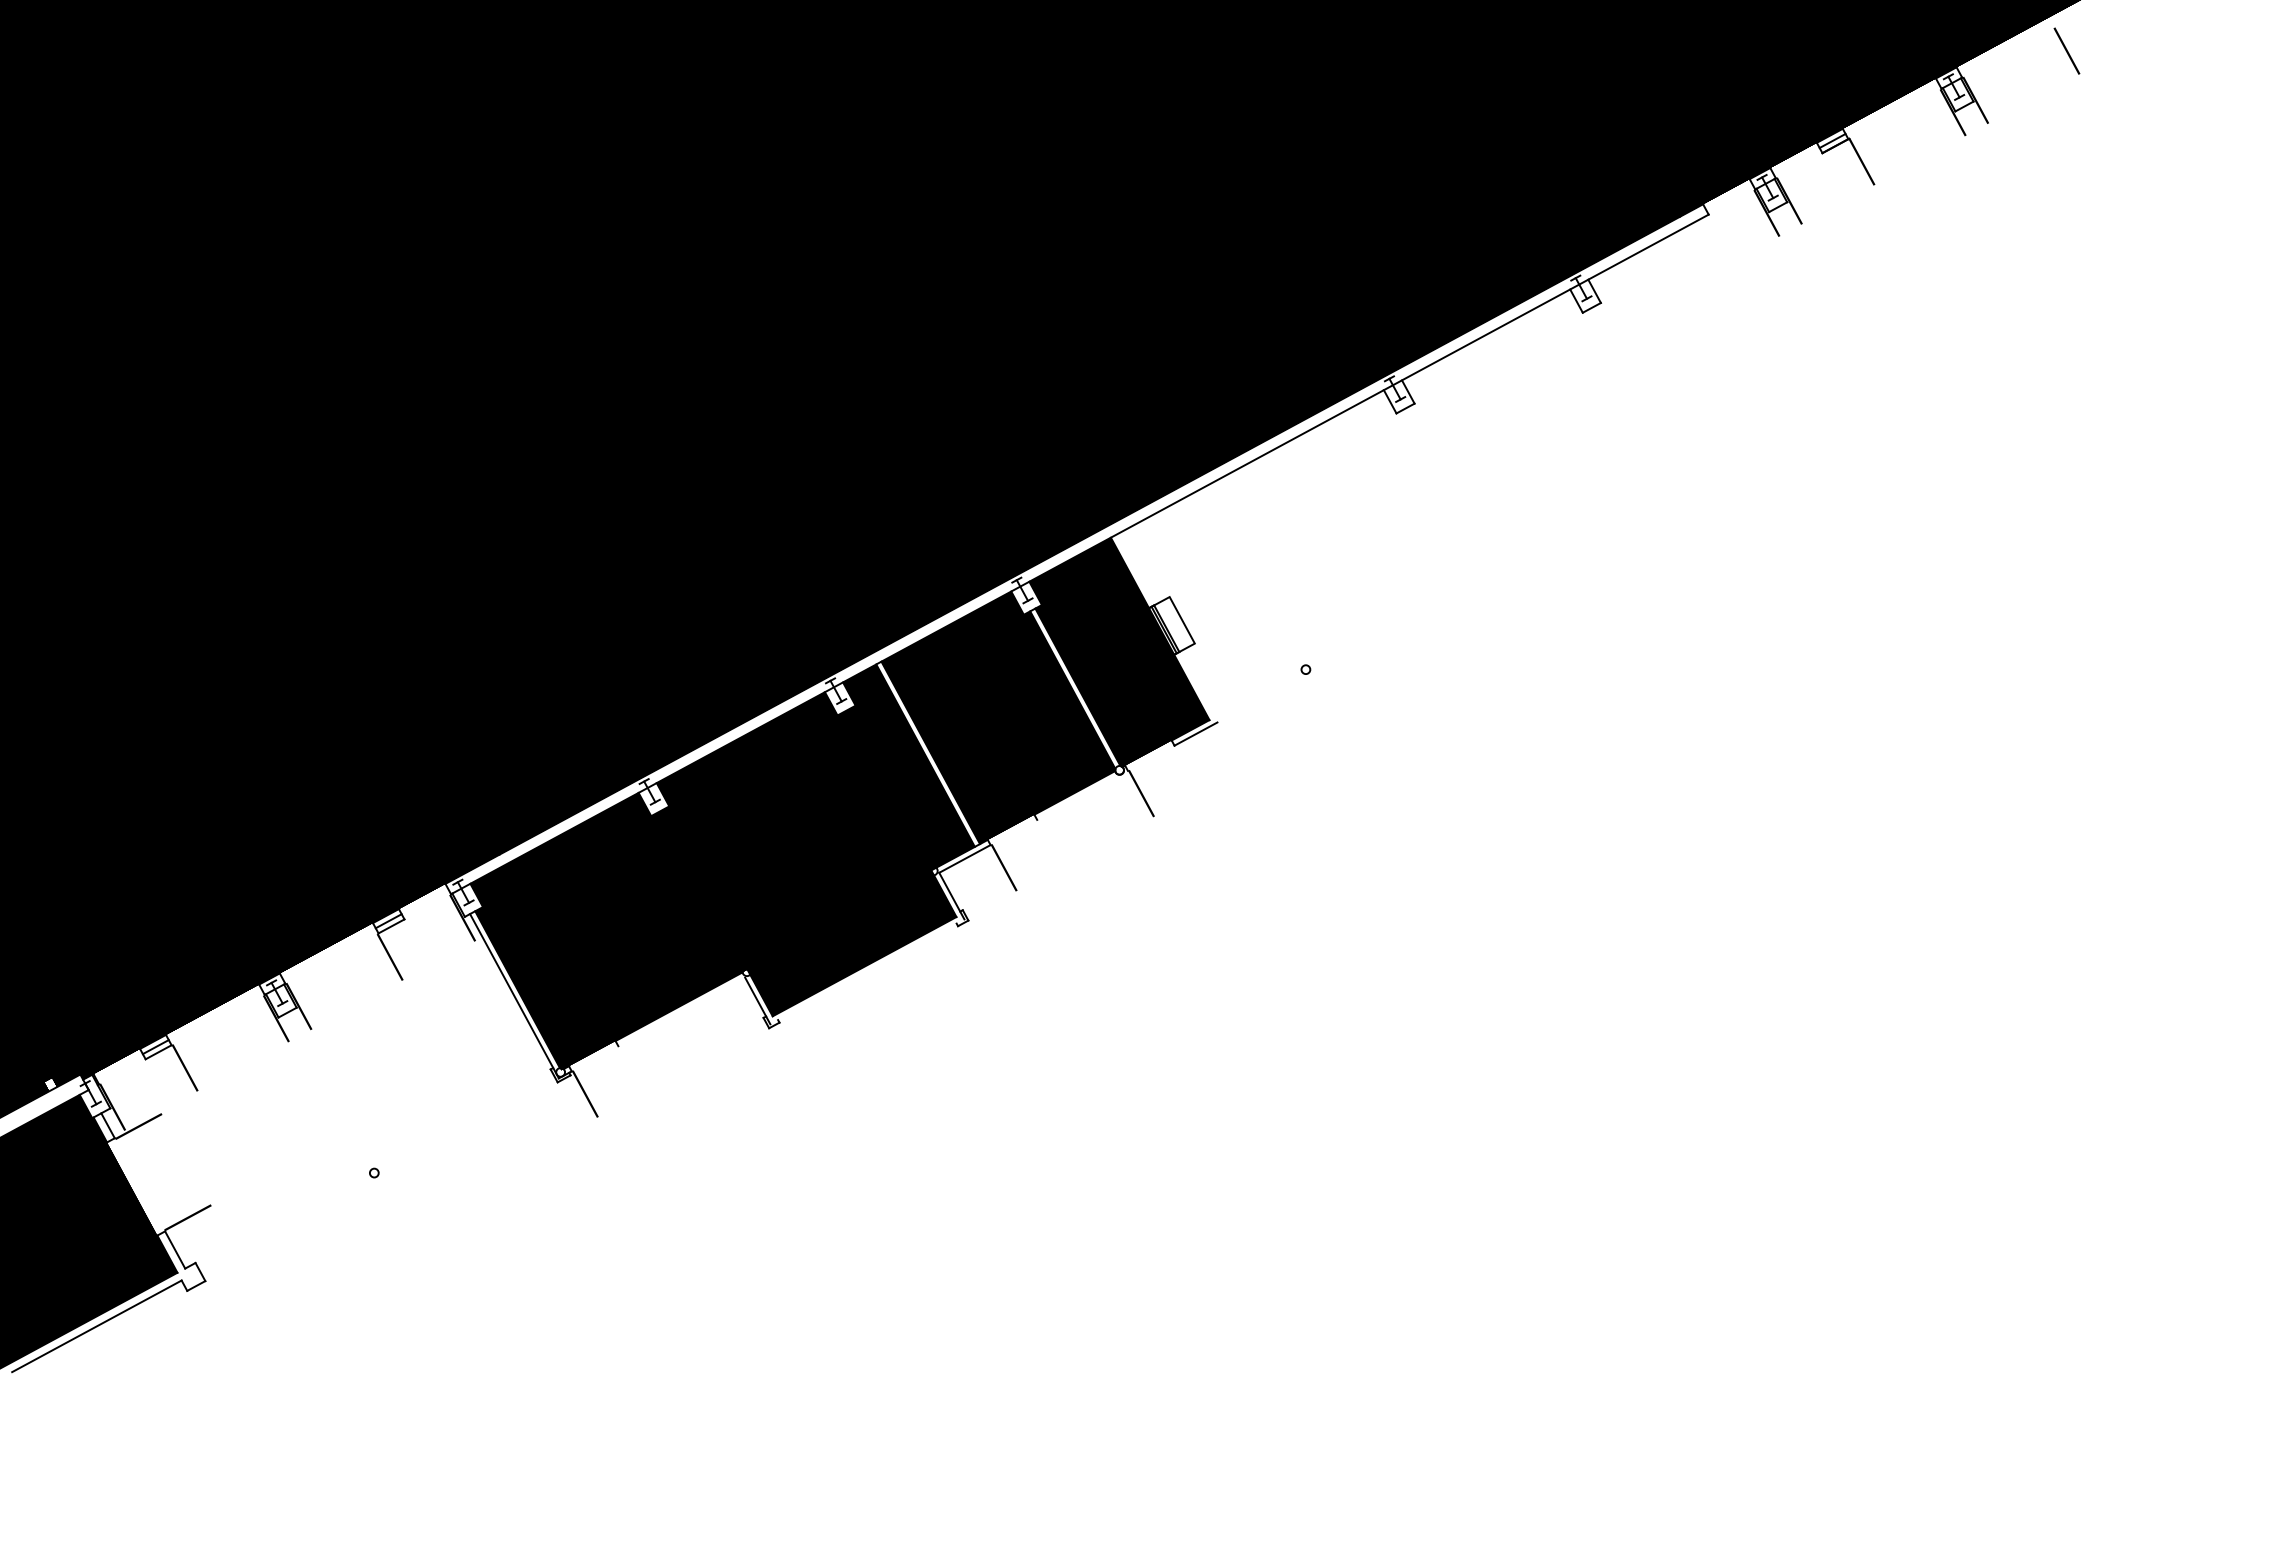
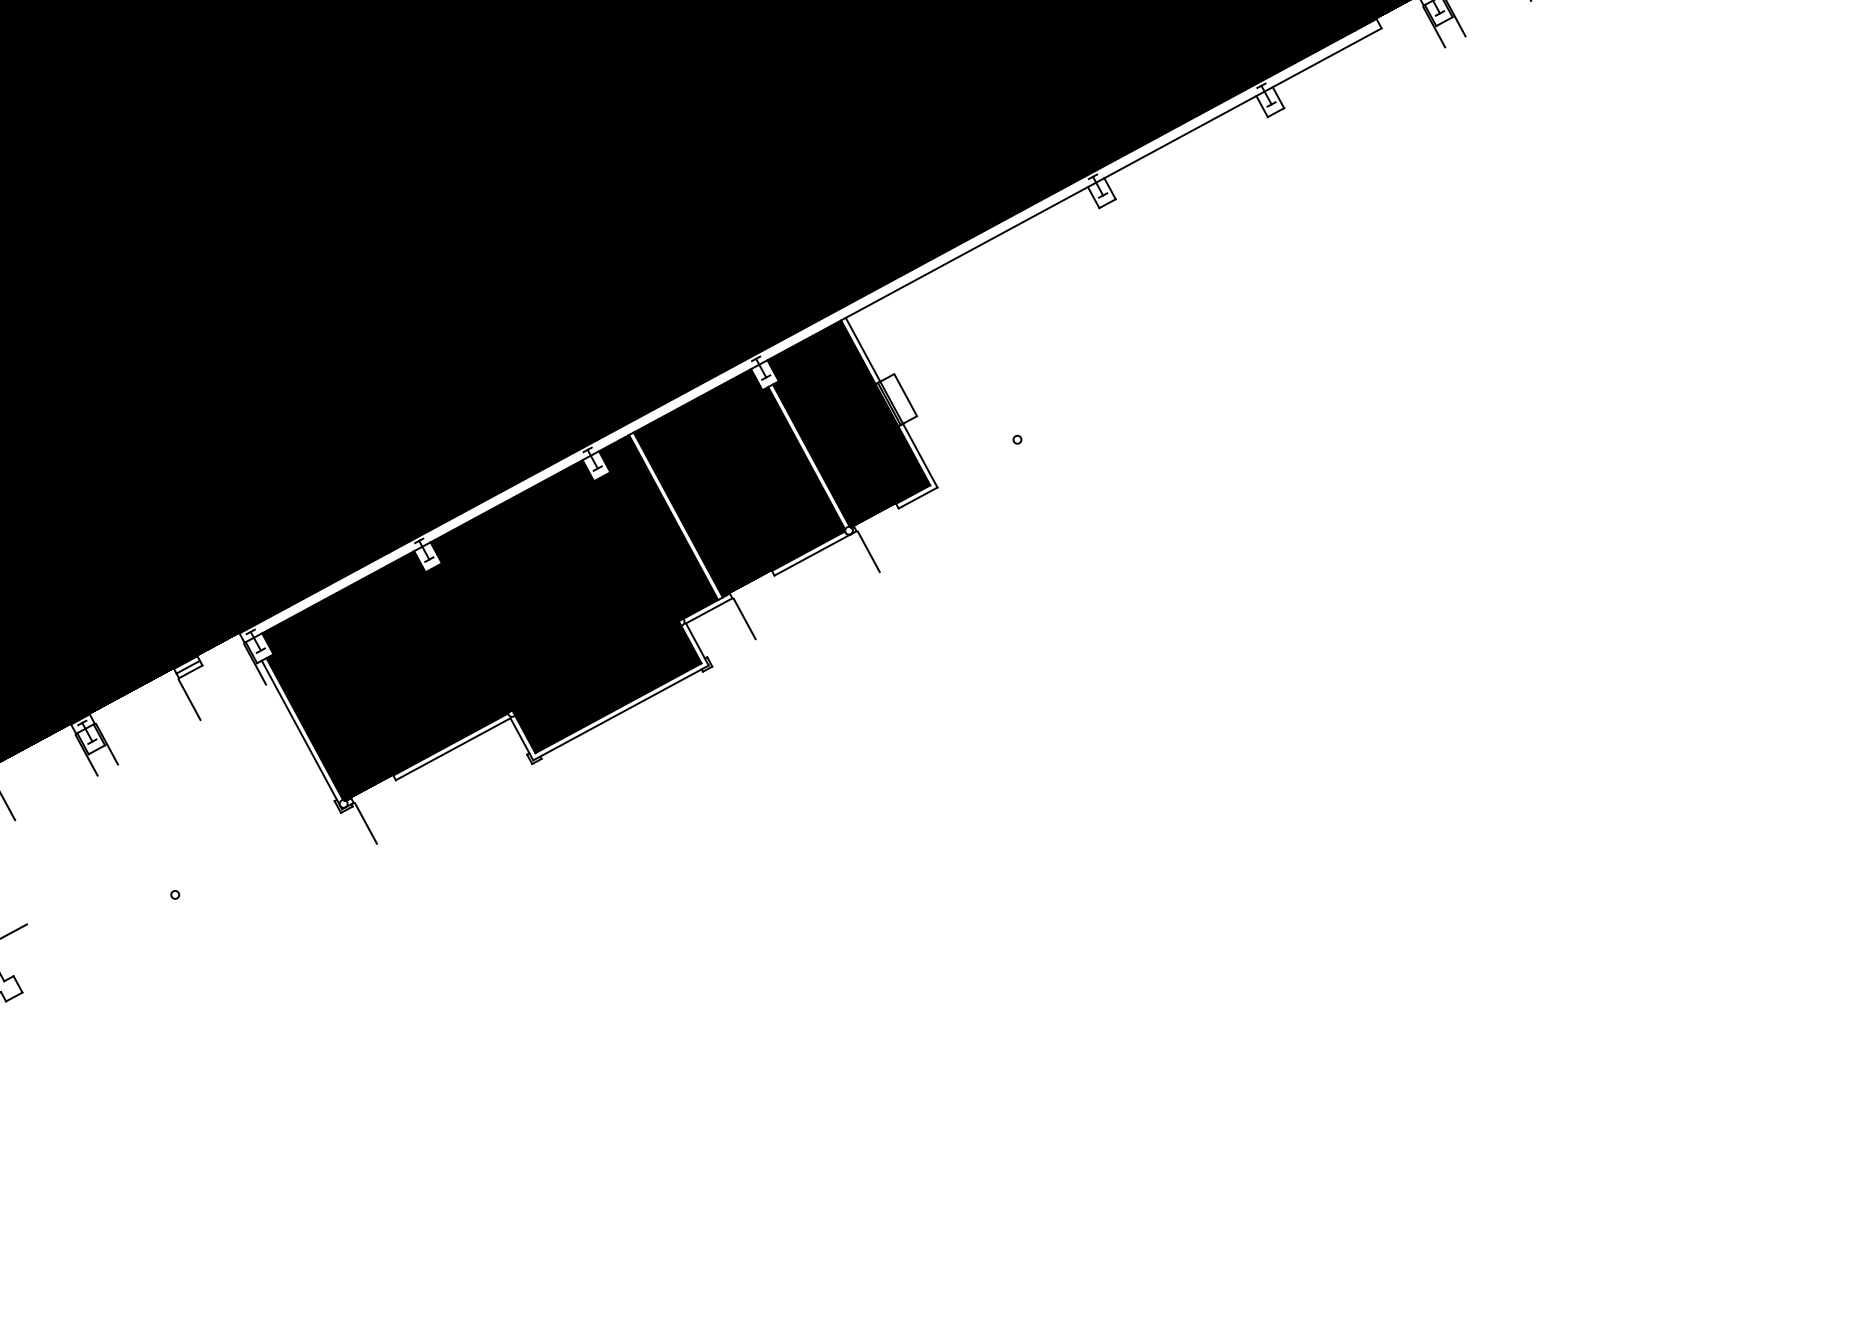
line: (1135, 569) -> (863, 349), added
line: (1198, 686) -> (920, 454), added
line: (1082, 794) -> (815, 552), added
line: (867, 971) -> (621, 712), added
line: (681, 1011) -> (452, 748), added

